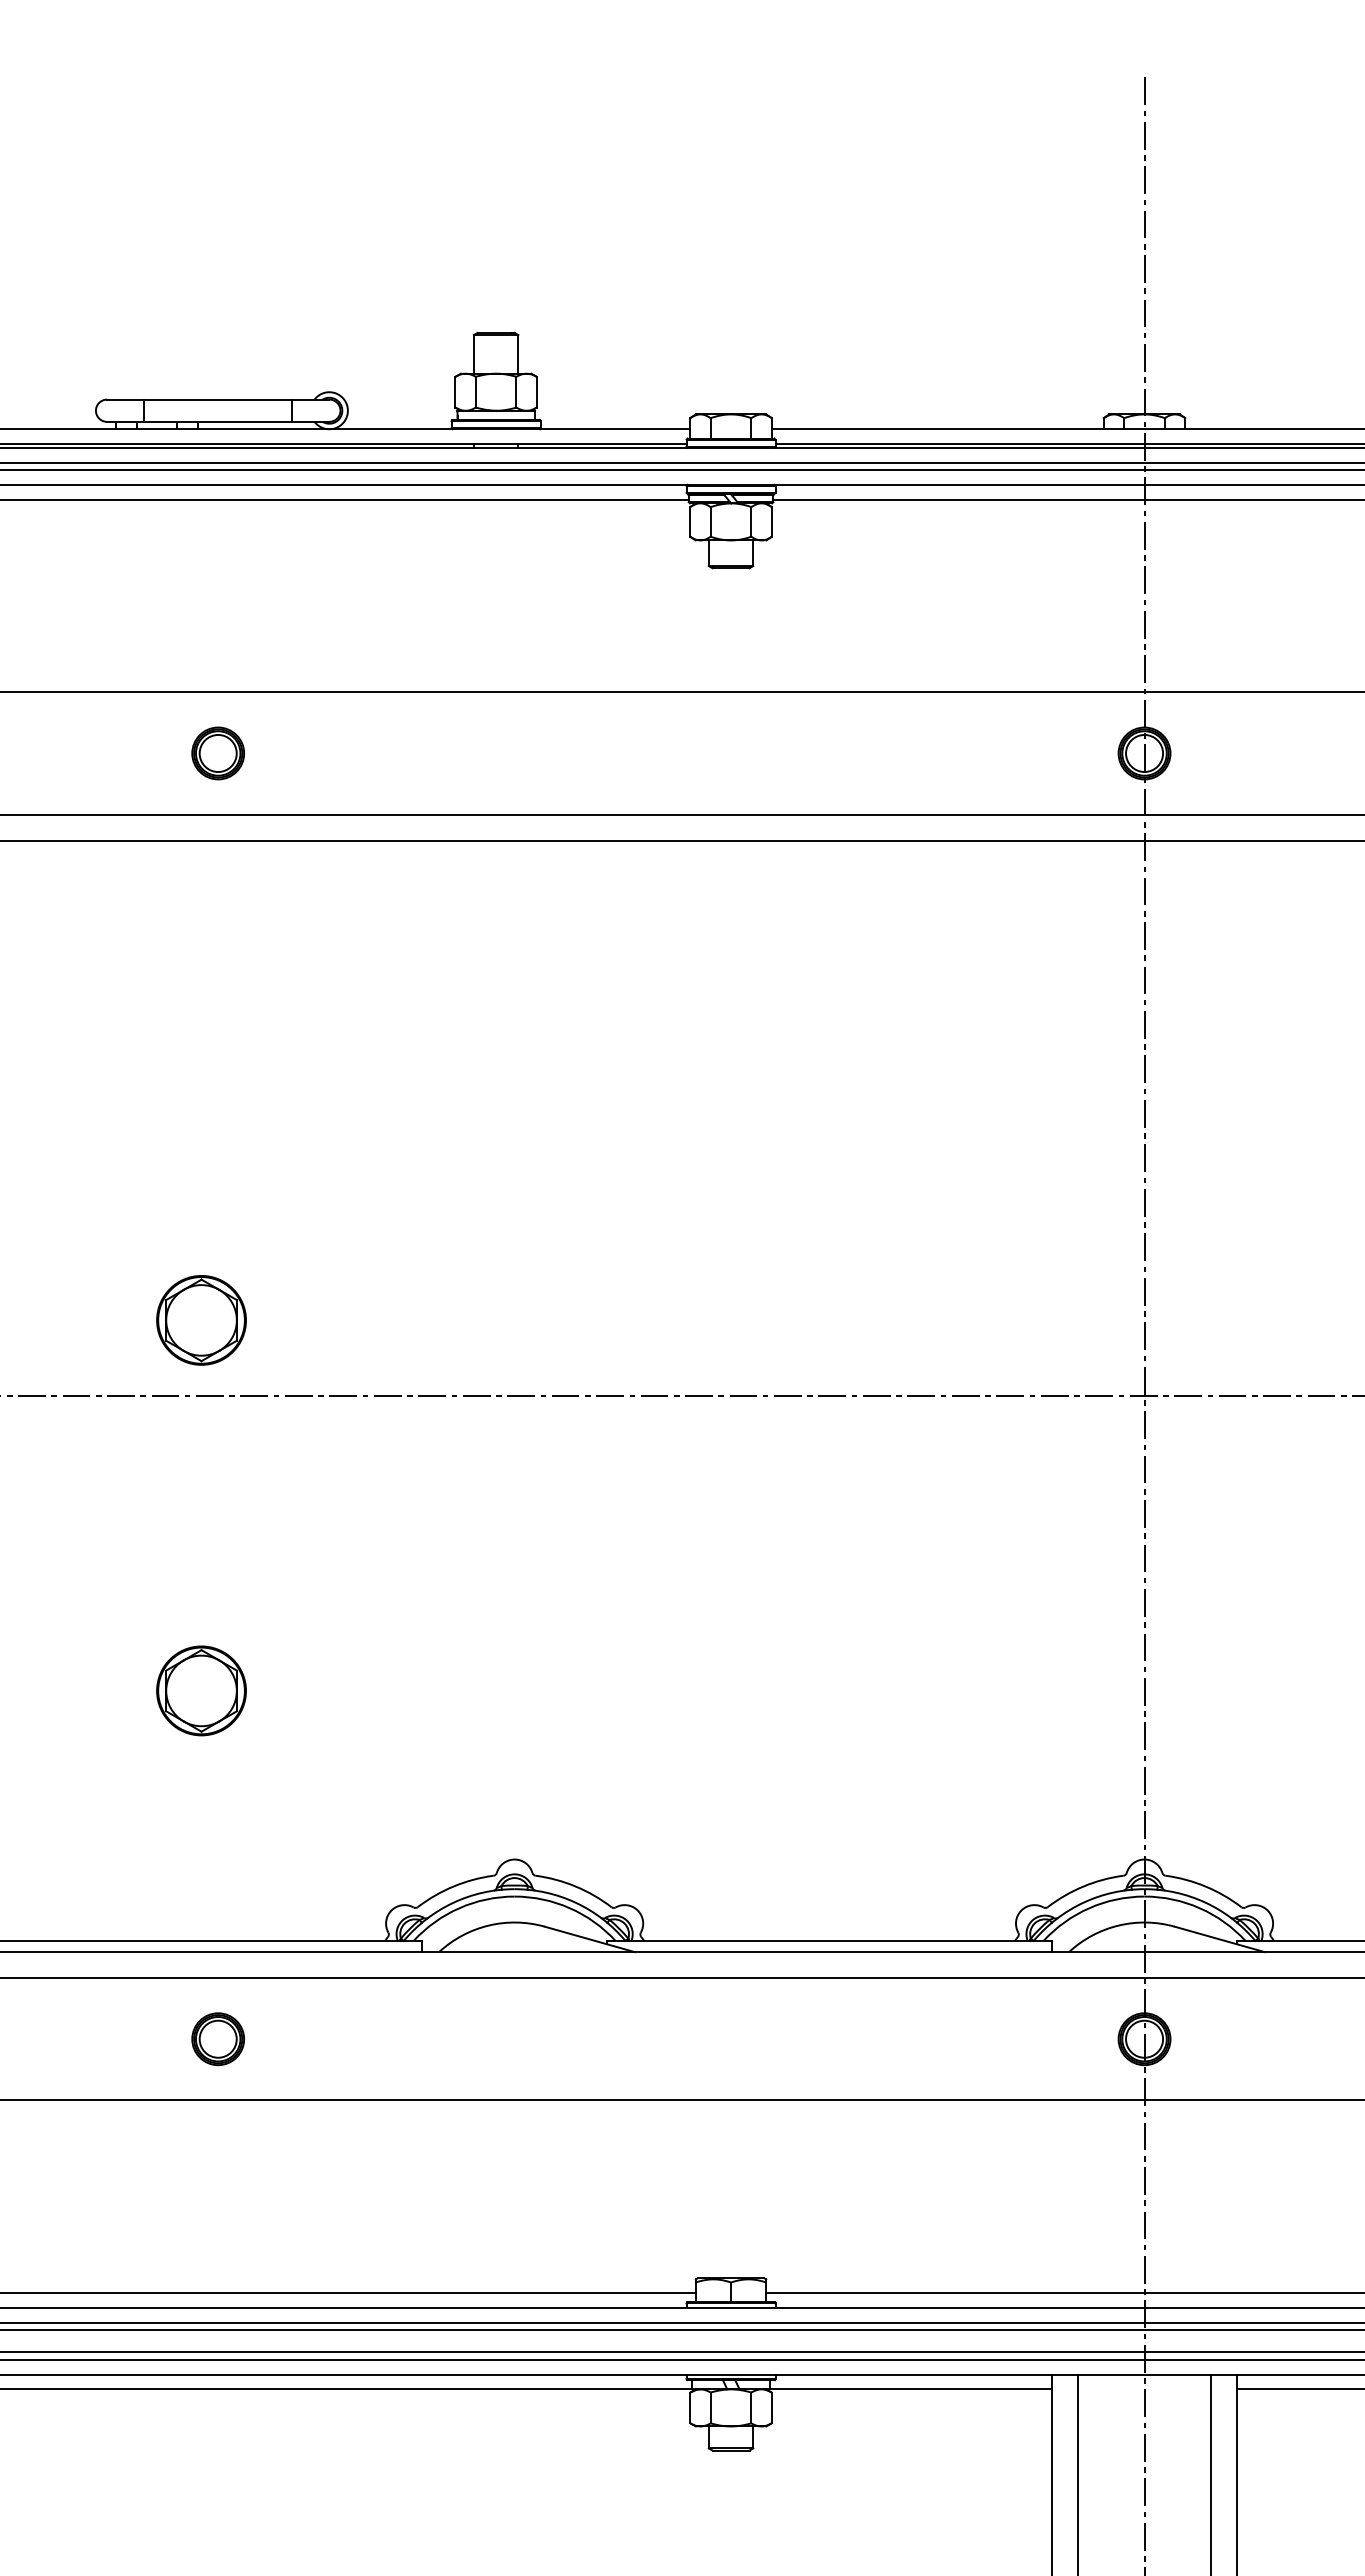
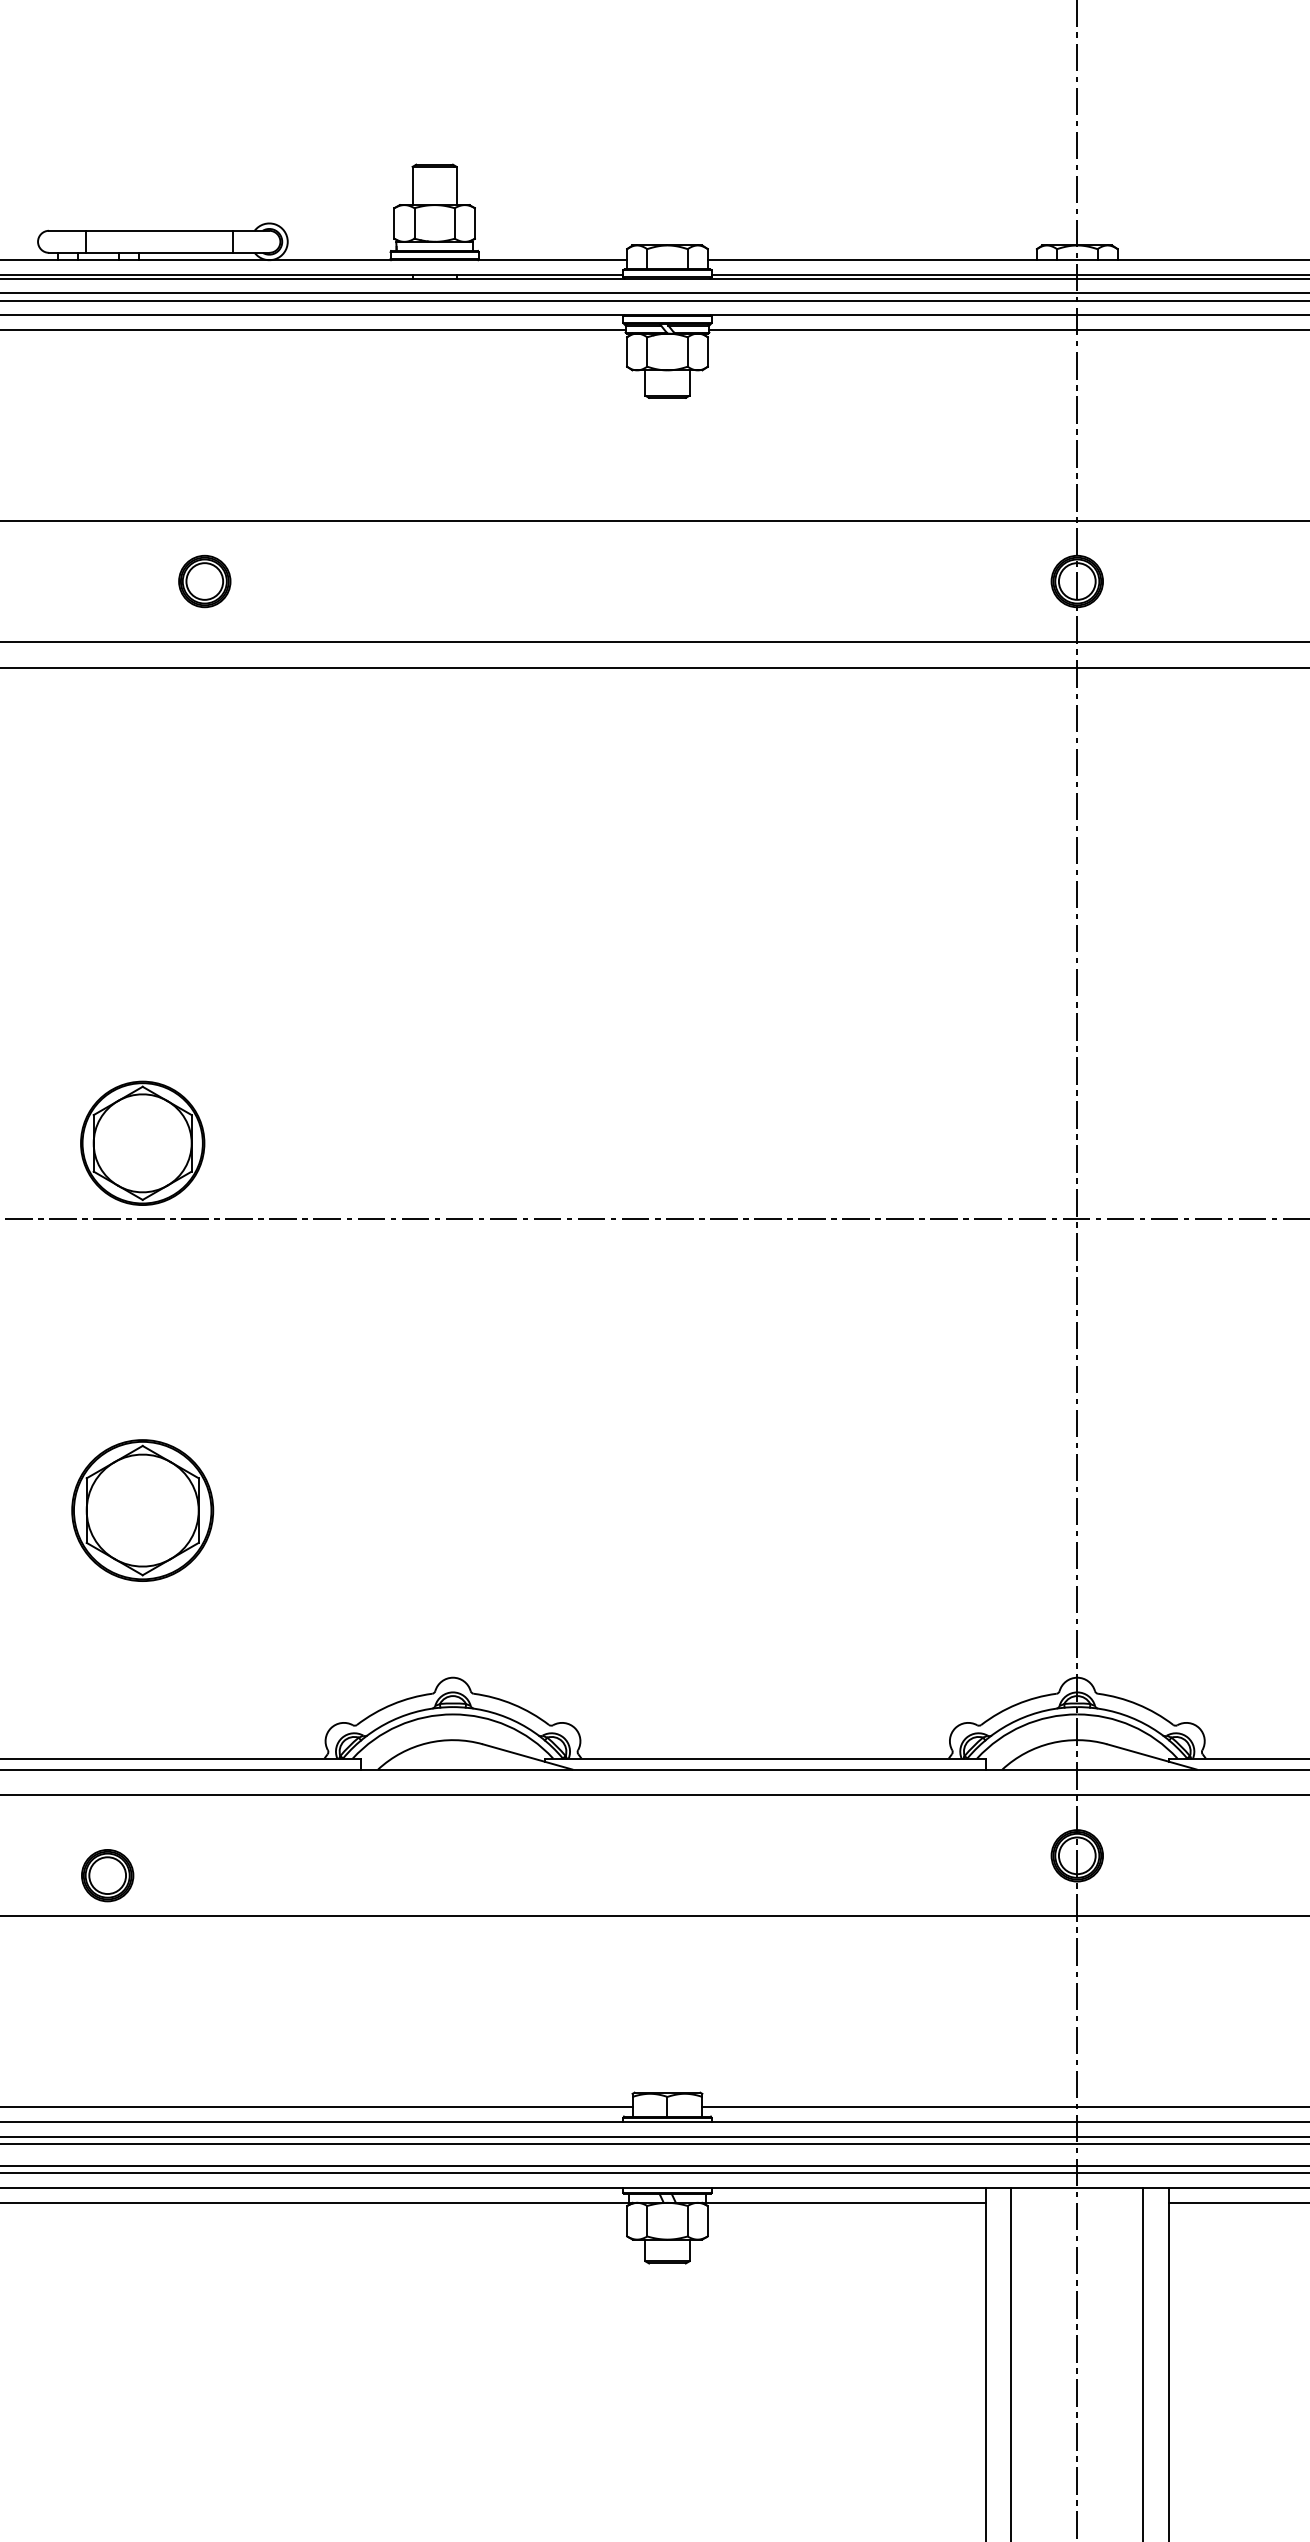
part: (217, 753) -> (204, 581), moved
part: (201, 1320) -> (142, 1143), size x1.4
part: (201, 1690) -> (142, 1510), size x1.6
part: (217, 2039) -> (106, 1875), moved

